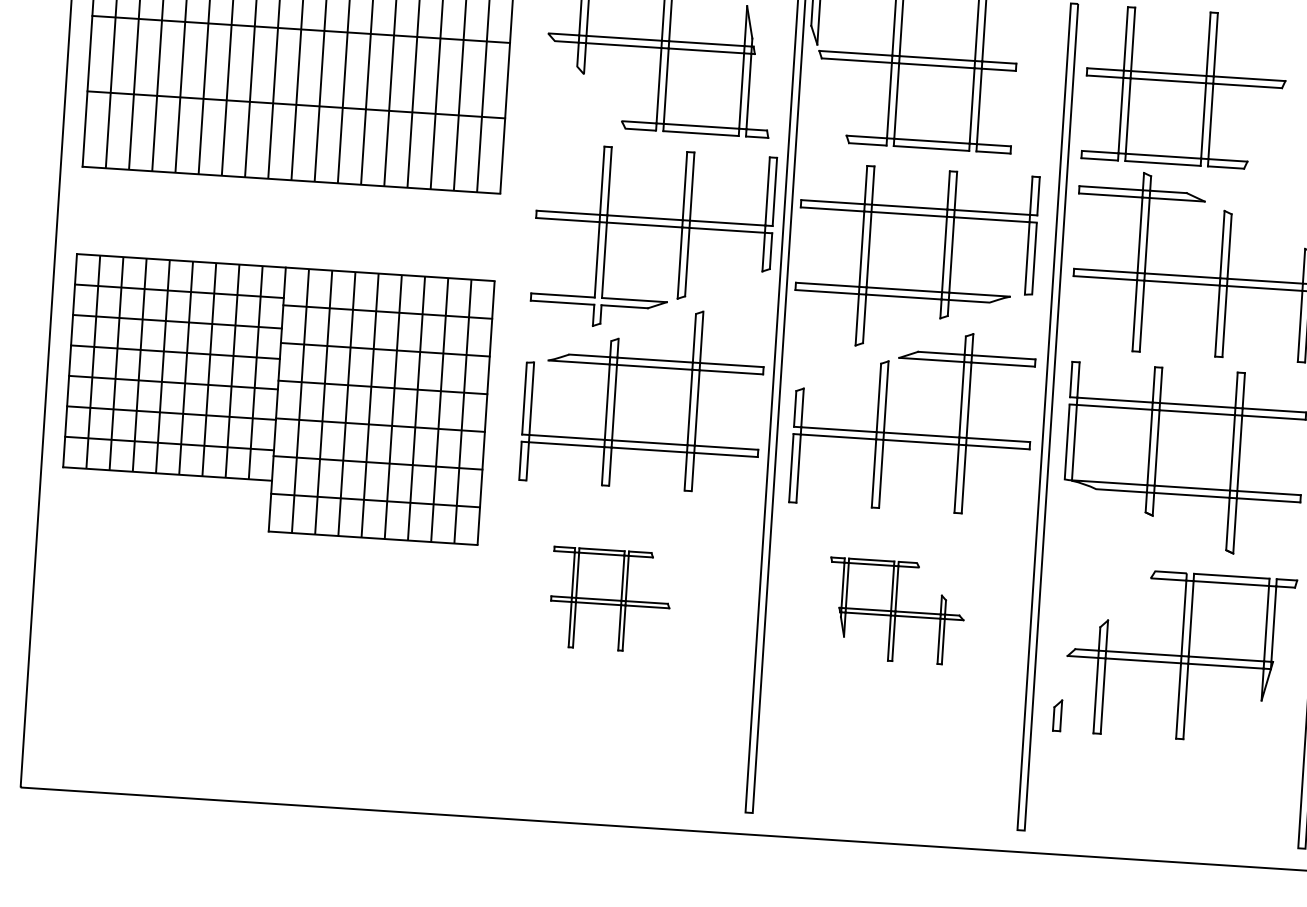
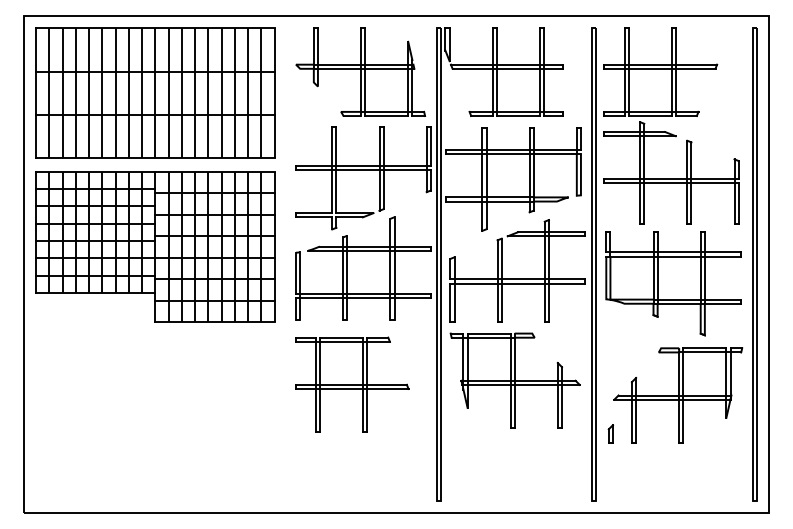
part: (277, 398) -> (155, 246), moved
part: (610, 599) -> (352, 384), size x1.67
part: (894, 611) -> (514, 380), size x1.67

